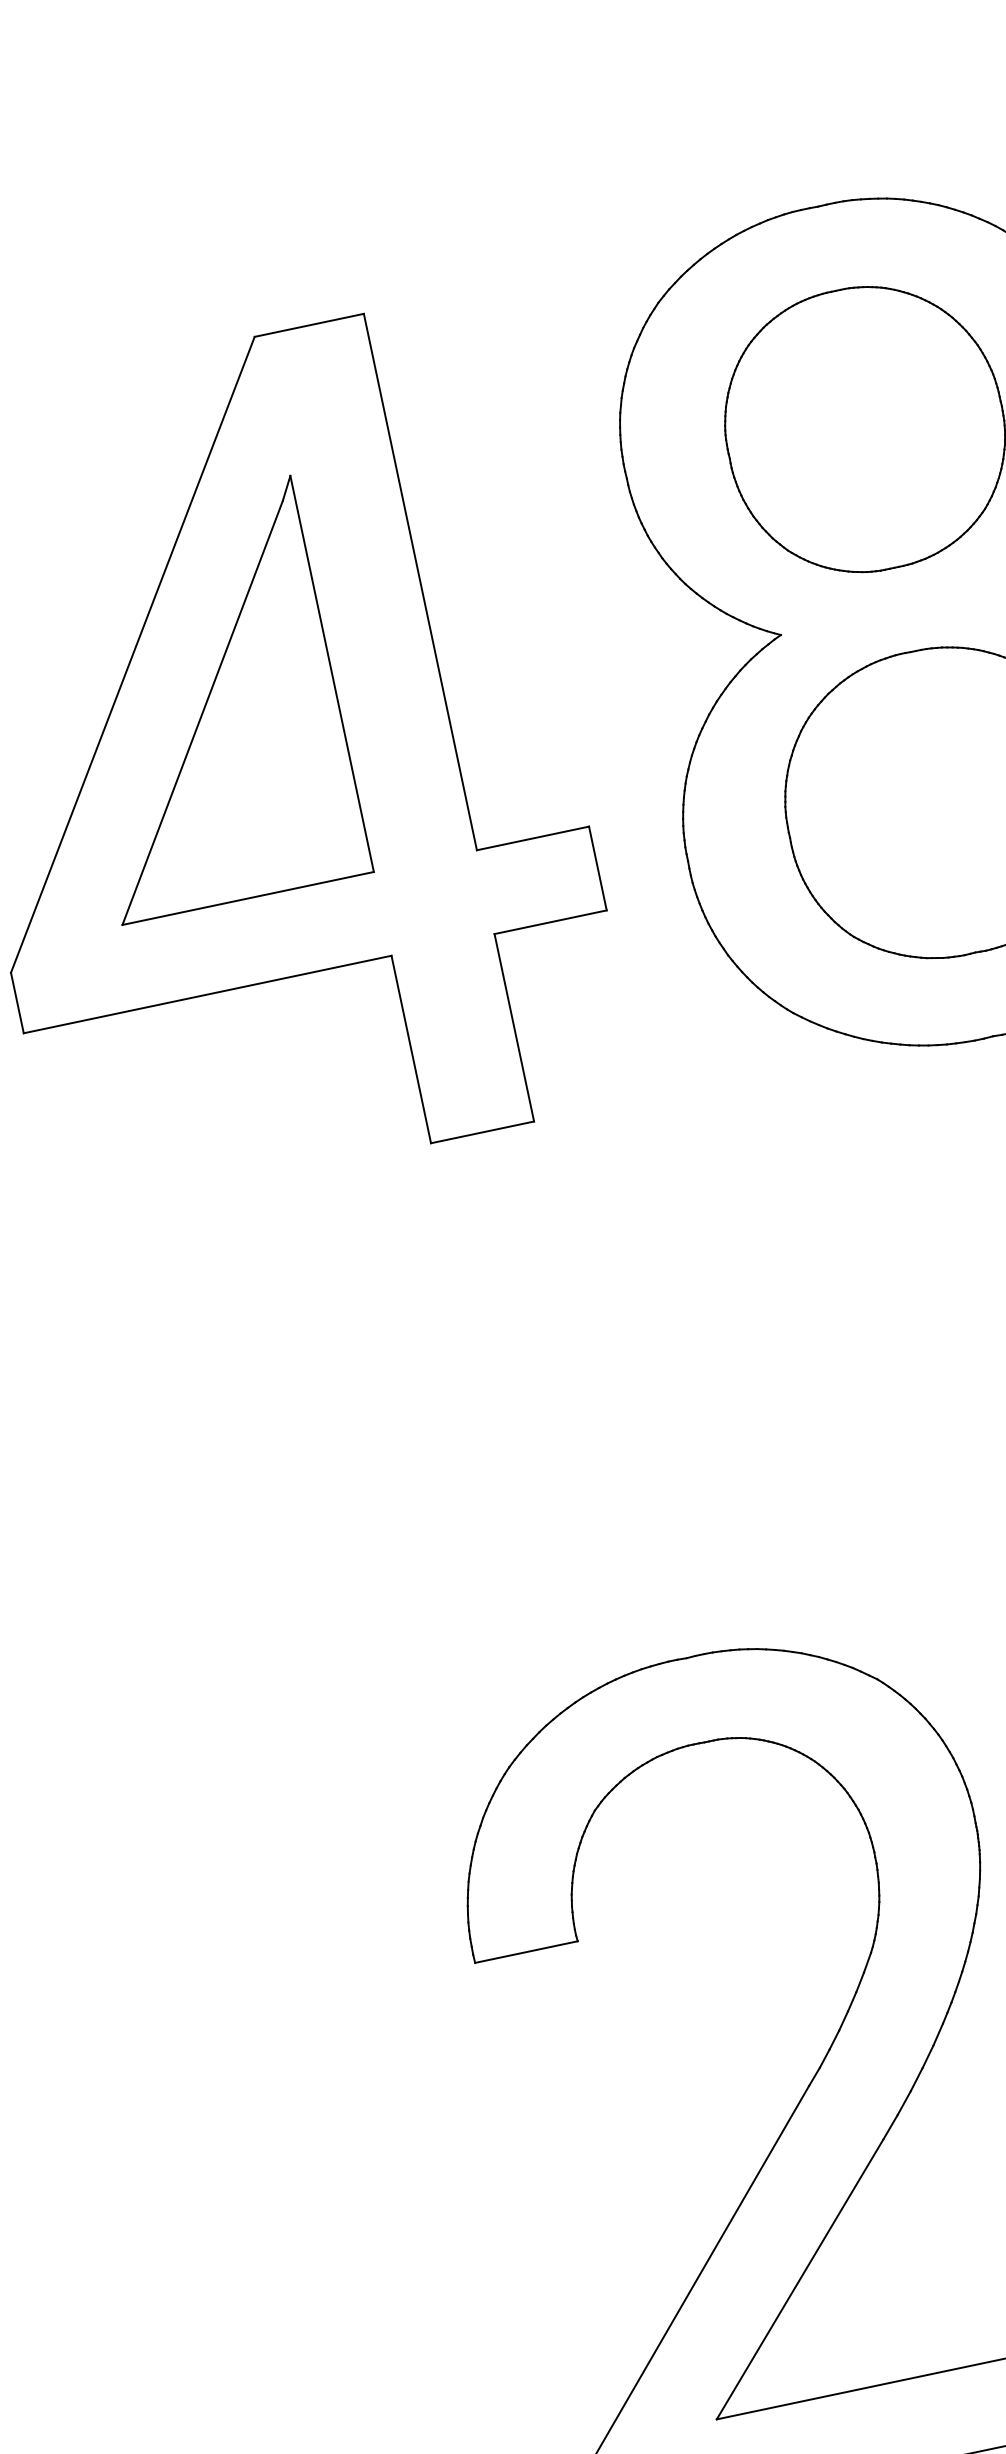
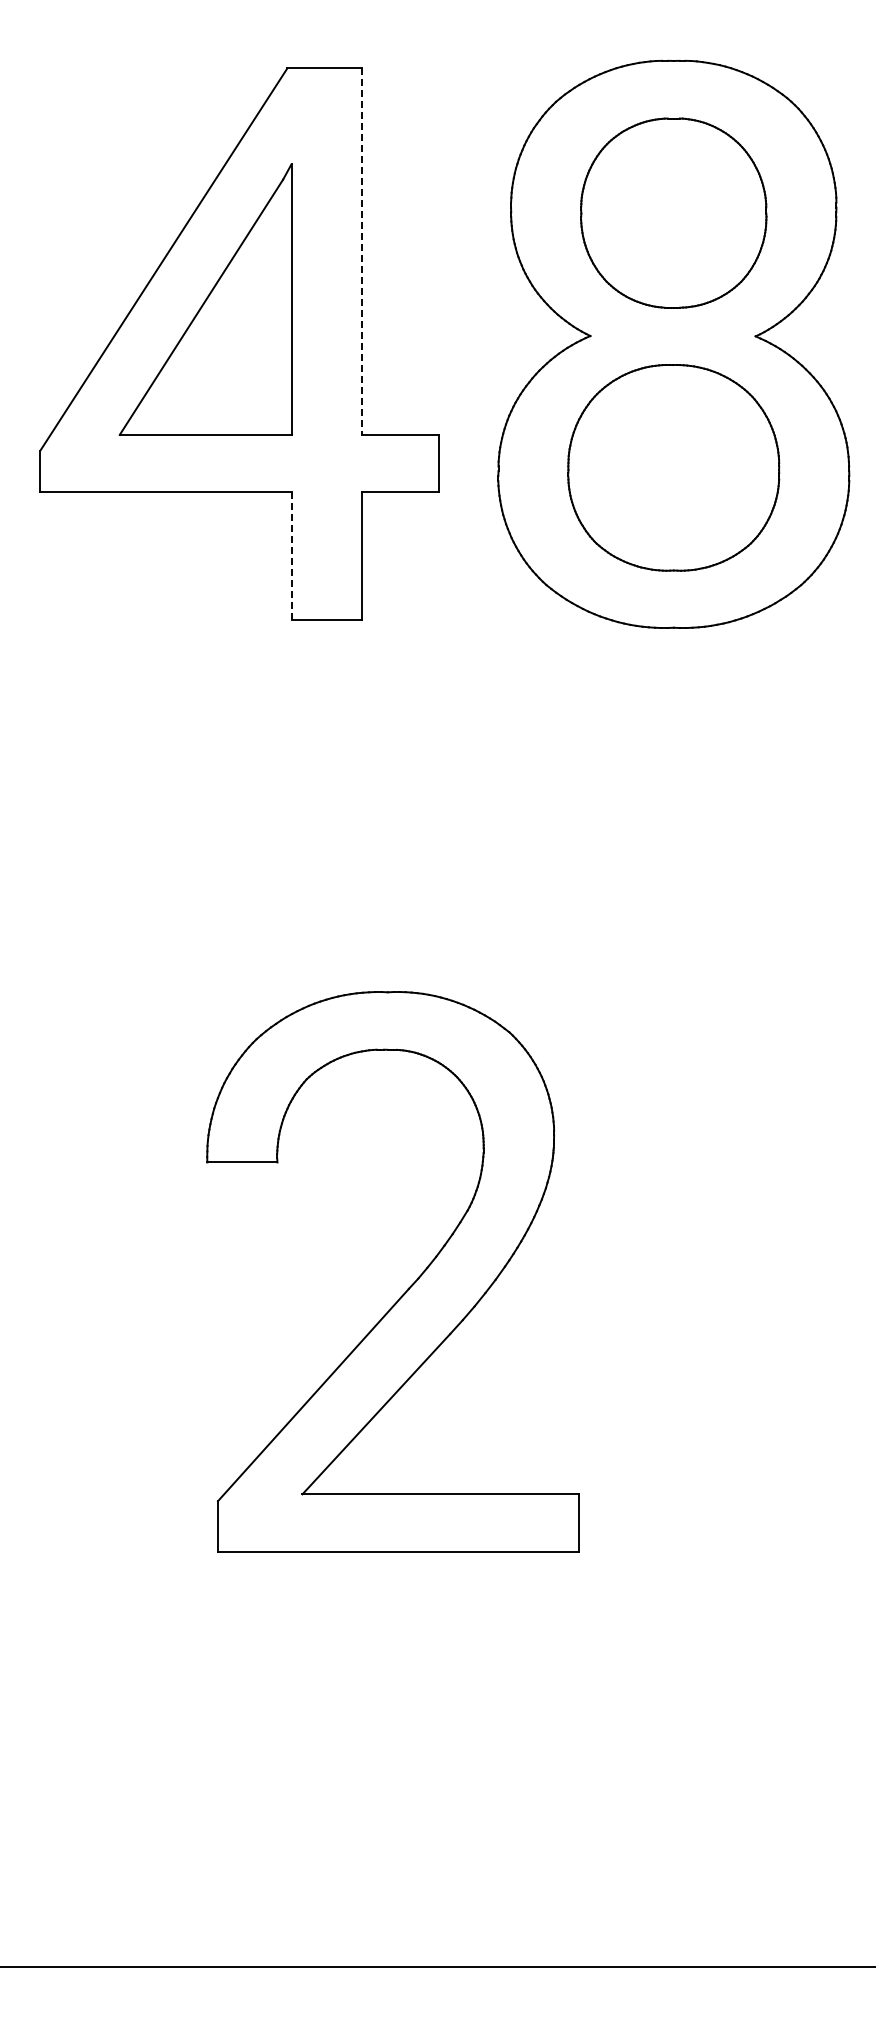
line: (420, 583) -> (361, 252), solid -> dashed
line: (411, 1048) -> (291, 555), solid -> dashed

